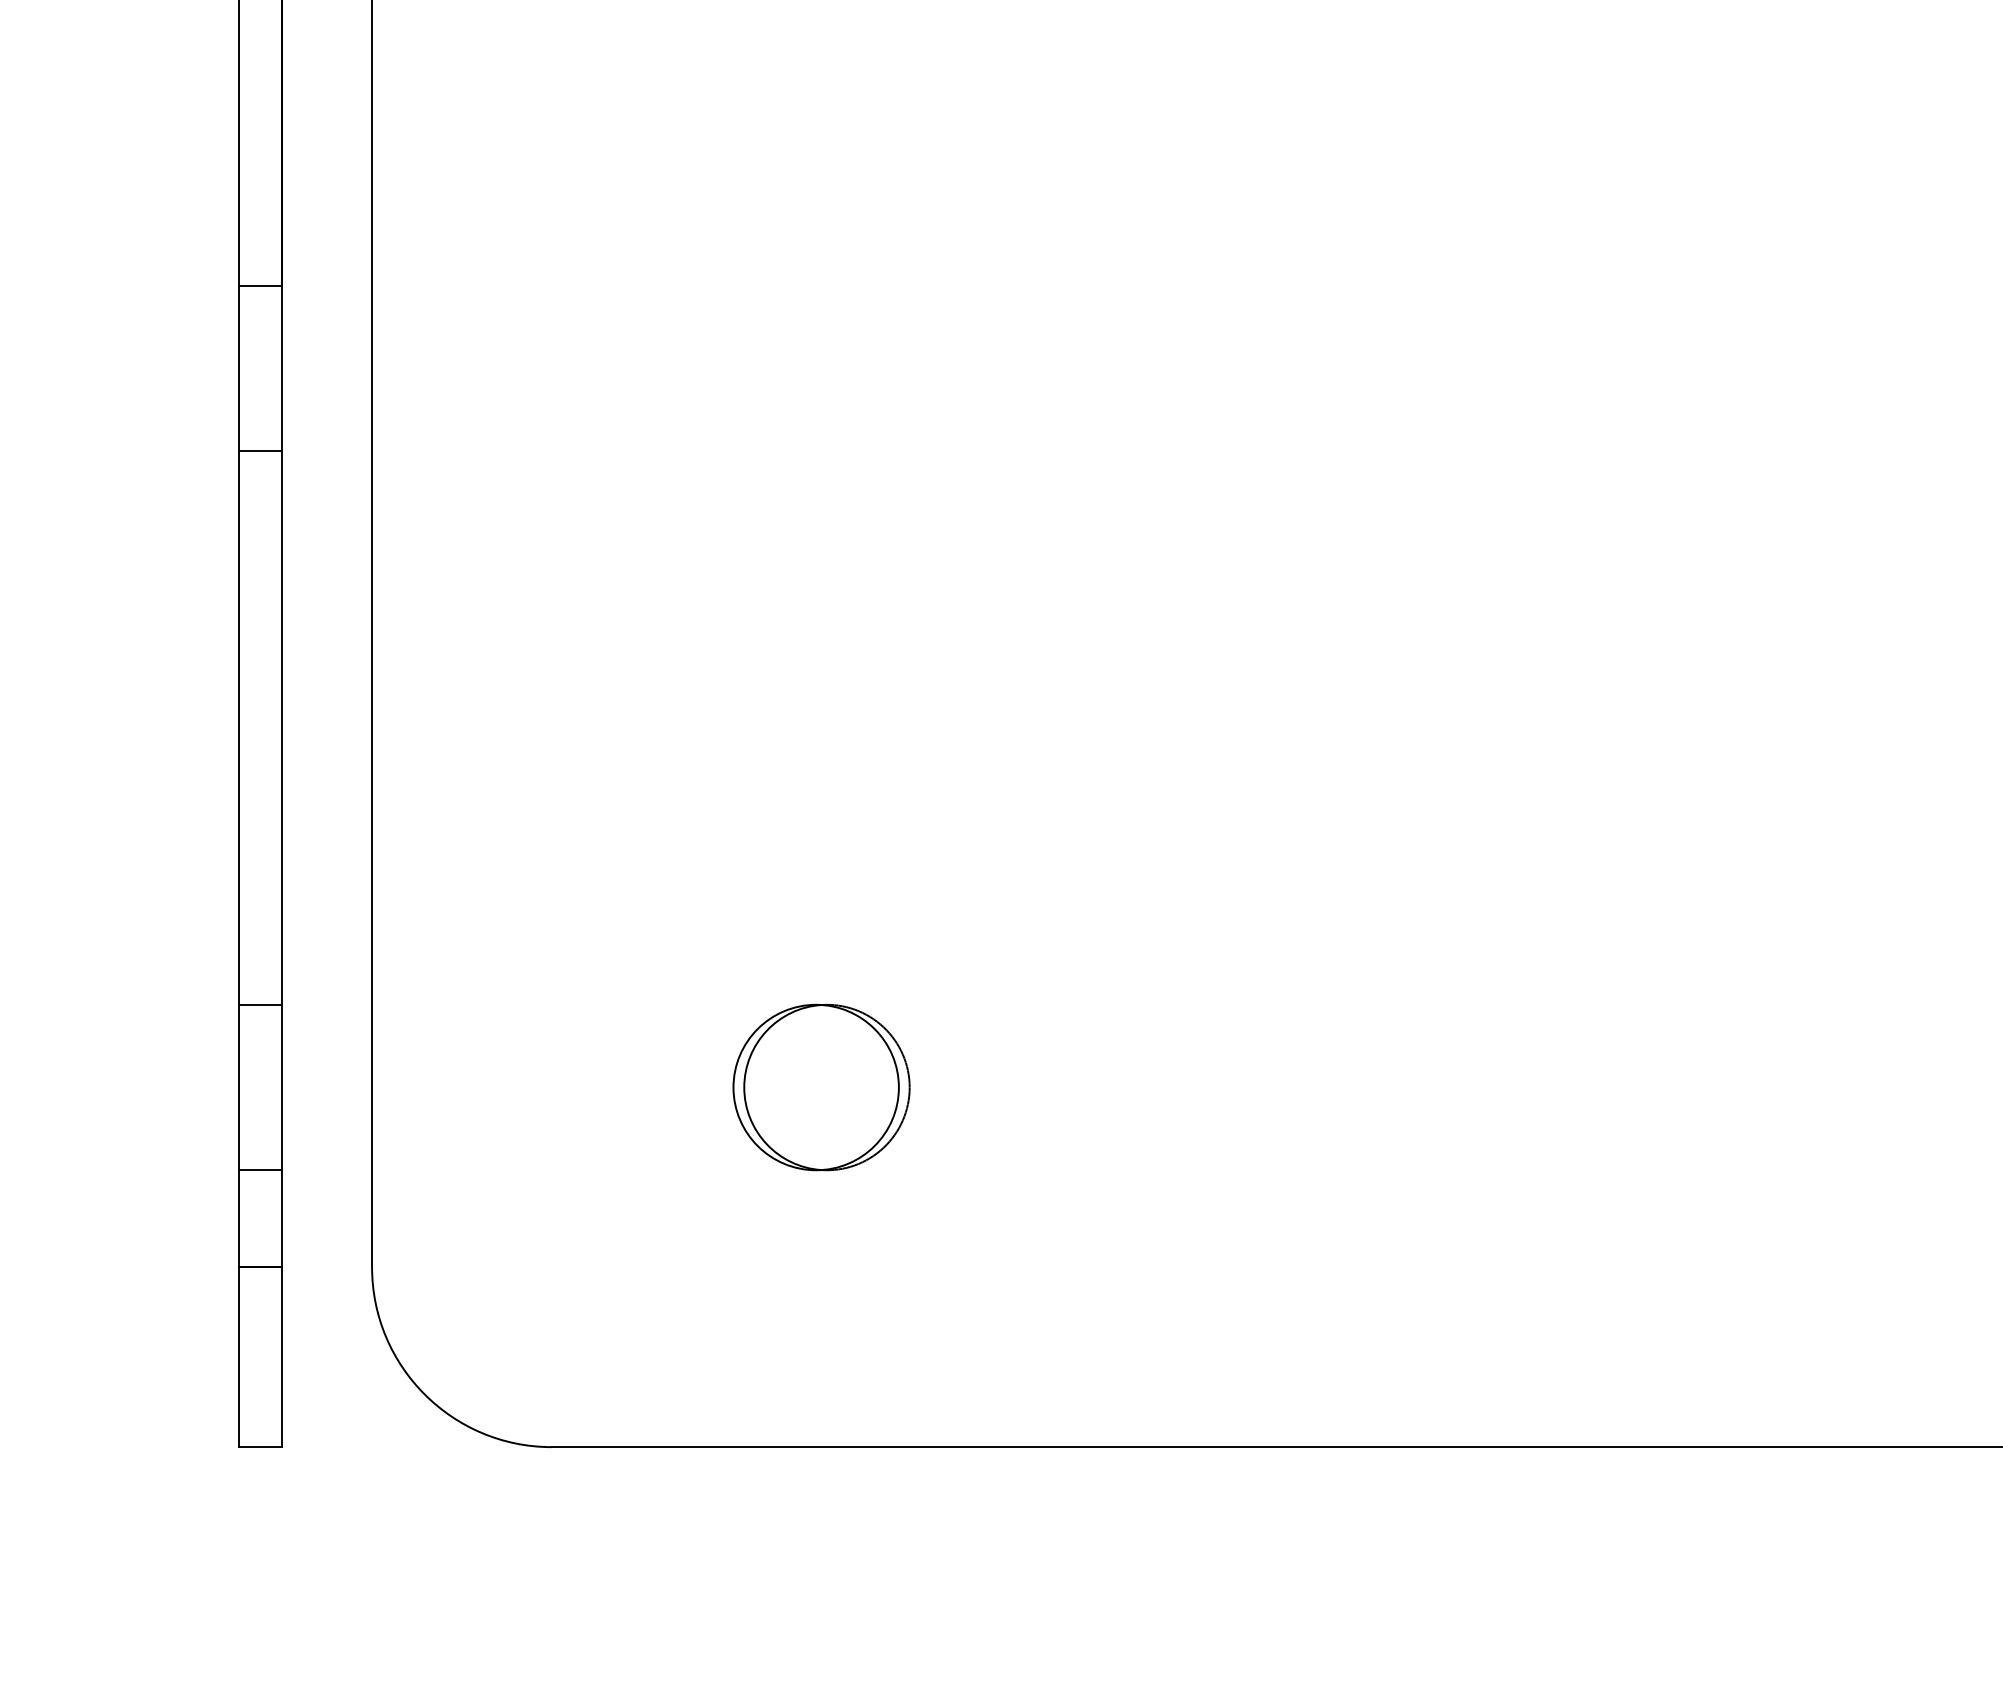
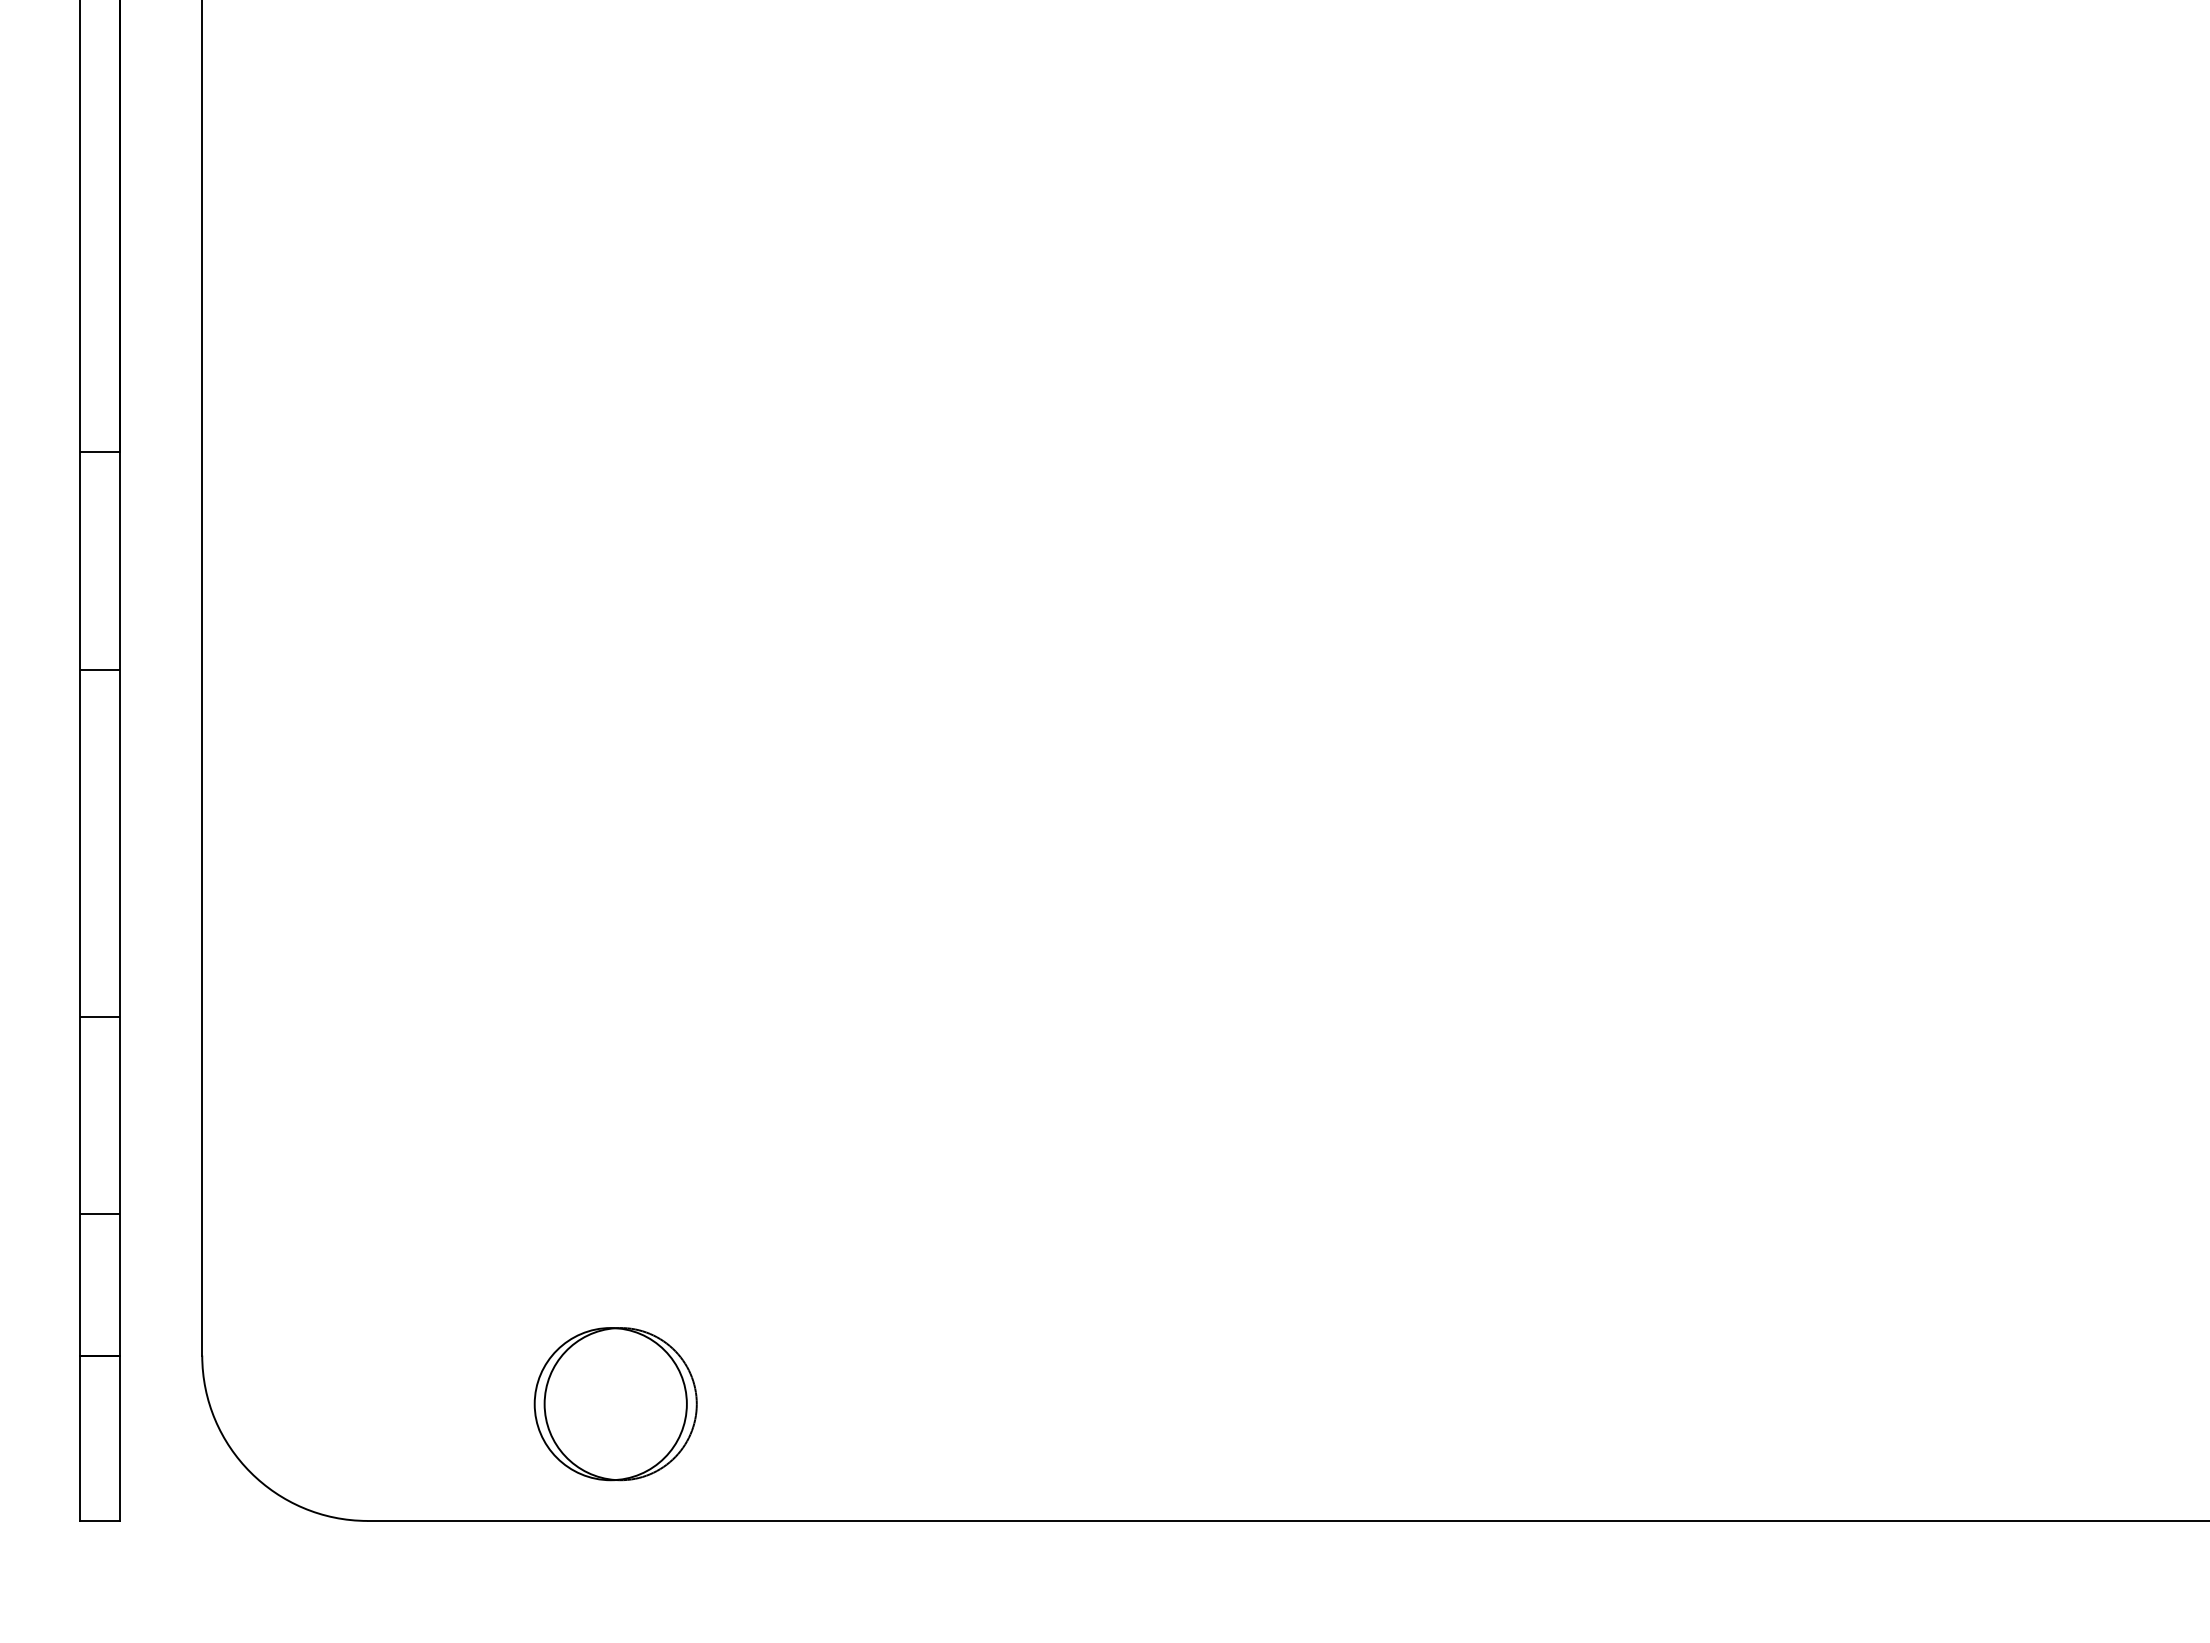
line: (260, 450) -> (99, 669), moved
line: (260, 1005) -> (99, 1017), moved
part: (821, 1087) -> (615, 1404), moved
line: (260, 1170) -> (99, 1214), moved

